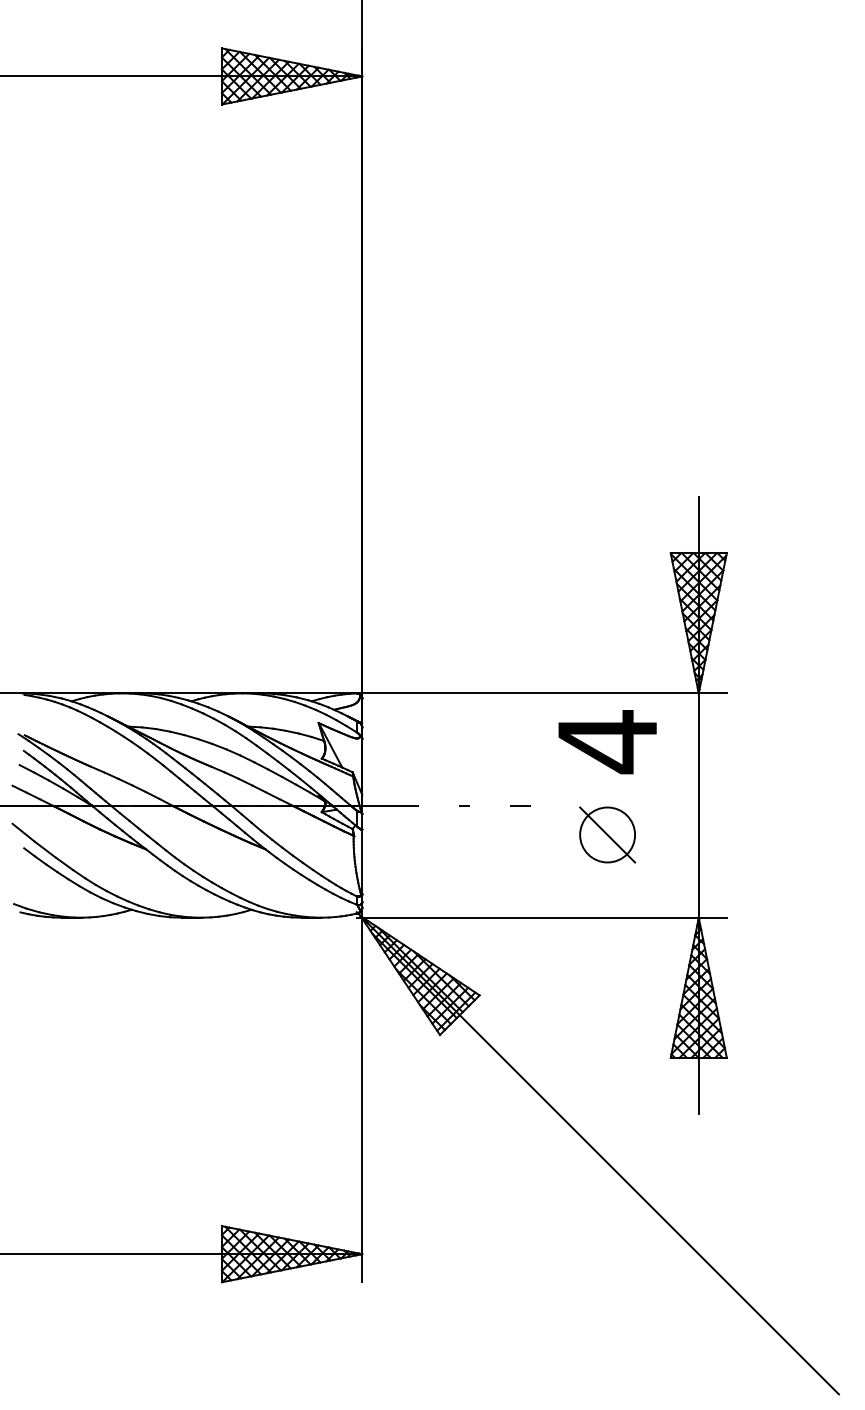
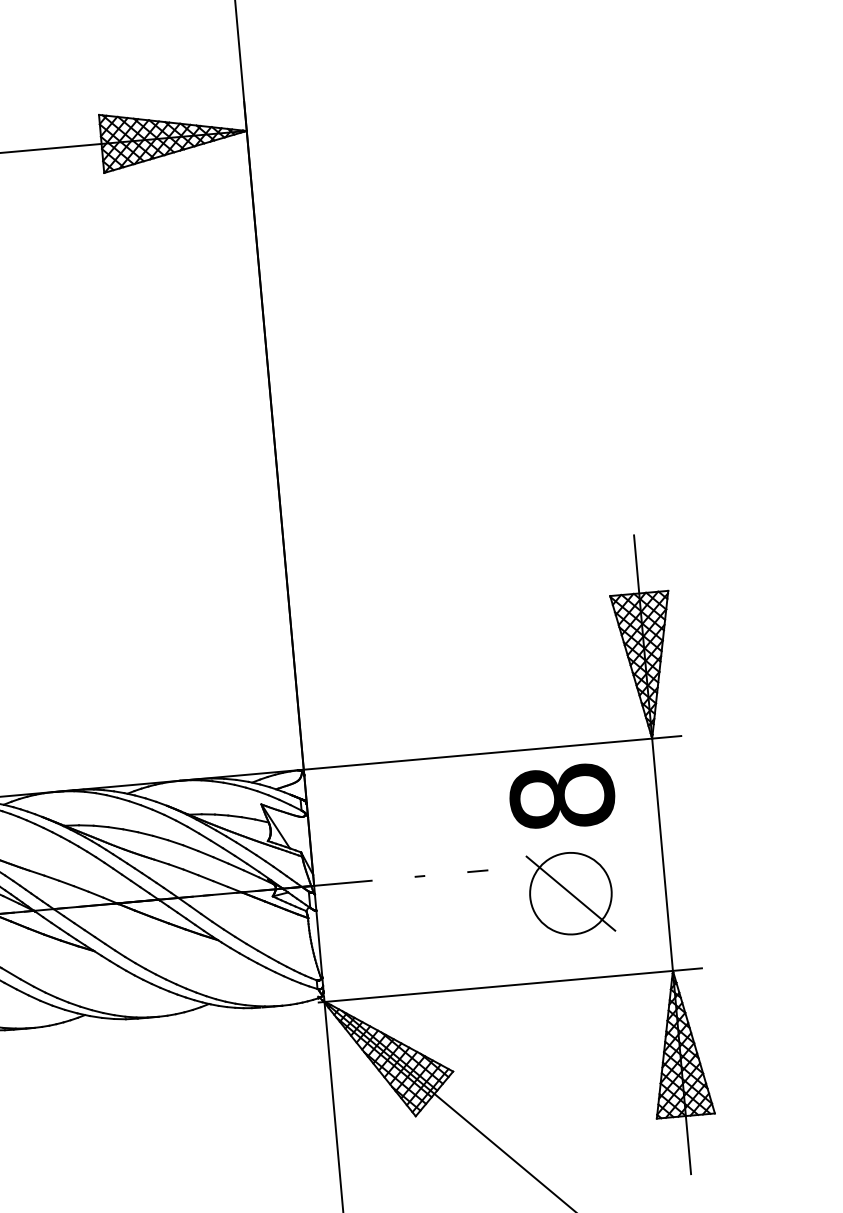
text: (607, 742) -> (562, 797), 4 -> 8
part: (607, 834) -> (570, 893), size x1.43

